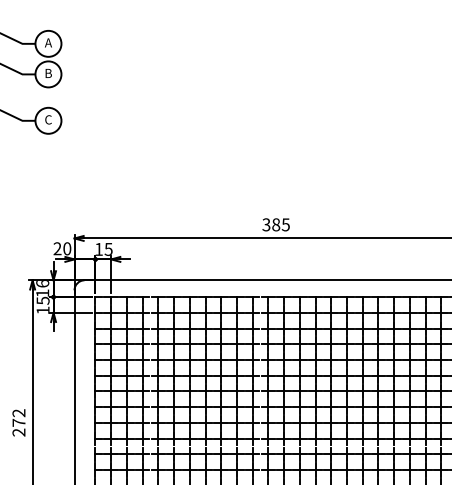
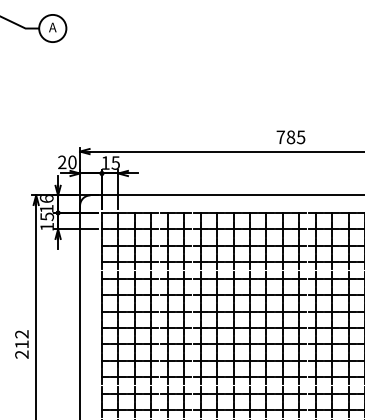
text: (48, 119) -> (52, 27), C -> A
text: (266, 224) -> (280, 136), 385 -> 785
text: (18, 422) -> (21, 344), 272 -> 212

